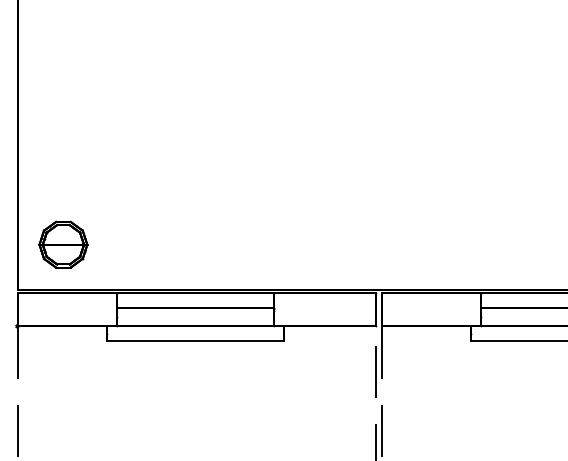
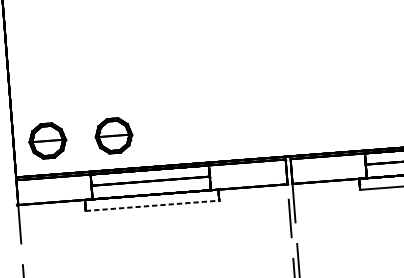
part: (151, 244) -> (113, 135), added
line: (195, 341) -> (152, 206), solid -> dashed

